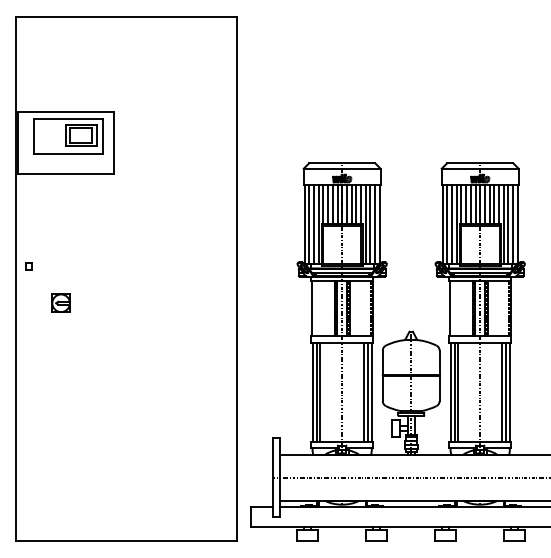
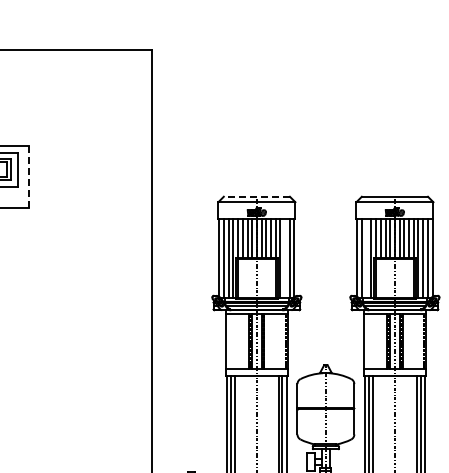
line: (114, 143) -> (29, 176), solid -> dashed
line: (341, 163) -> (256, 196), solid -> dashed
line: (370, 224) -> (285, 257), removed
line: (452, 224) -> (367, 257), removed

